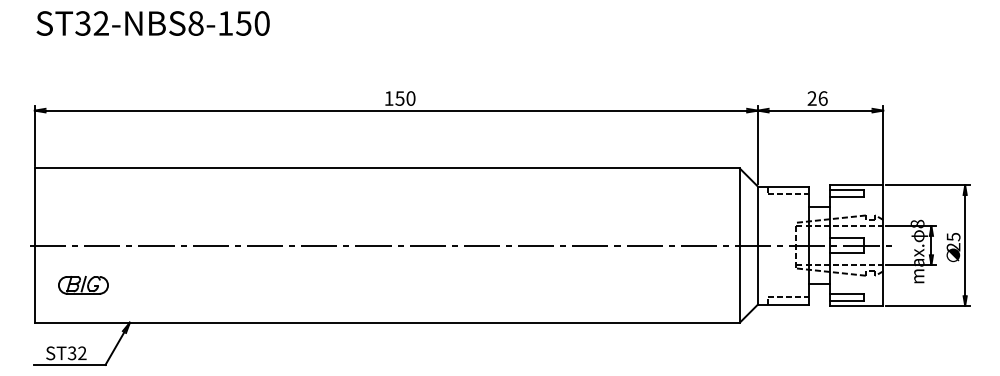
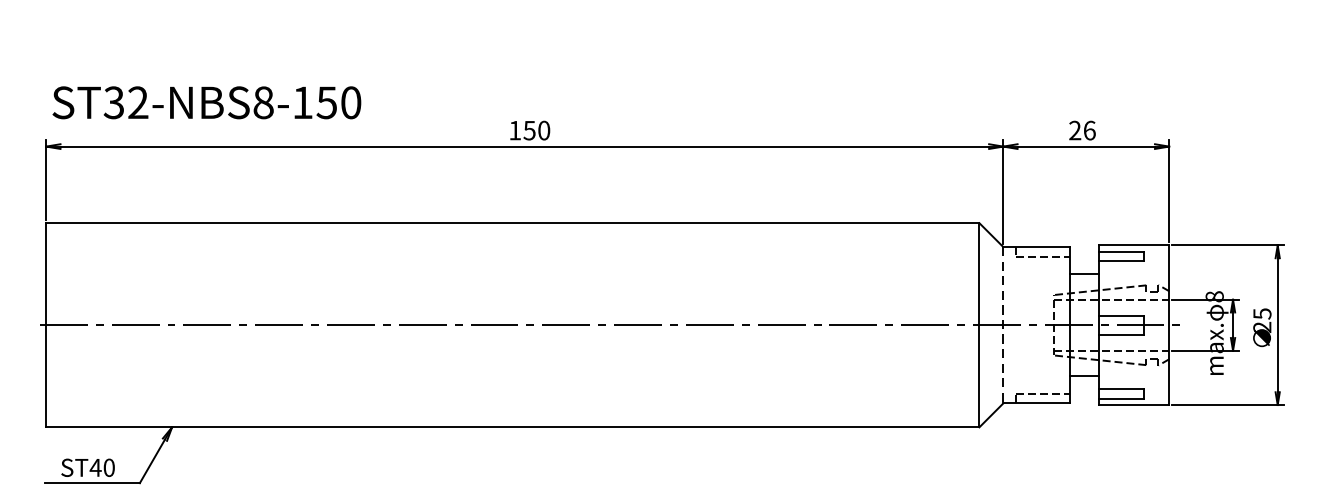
text: (152, 23) -> (206, 102), moved
line: (757, 246) -> (1002, 326), solid -> dashed
part: (83, 285) -> (110, 378), removed
text: (76, 353) -> (101, 468), ST32 -> ST40

